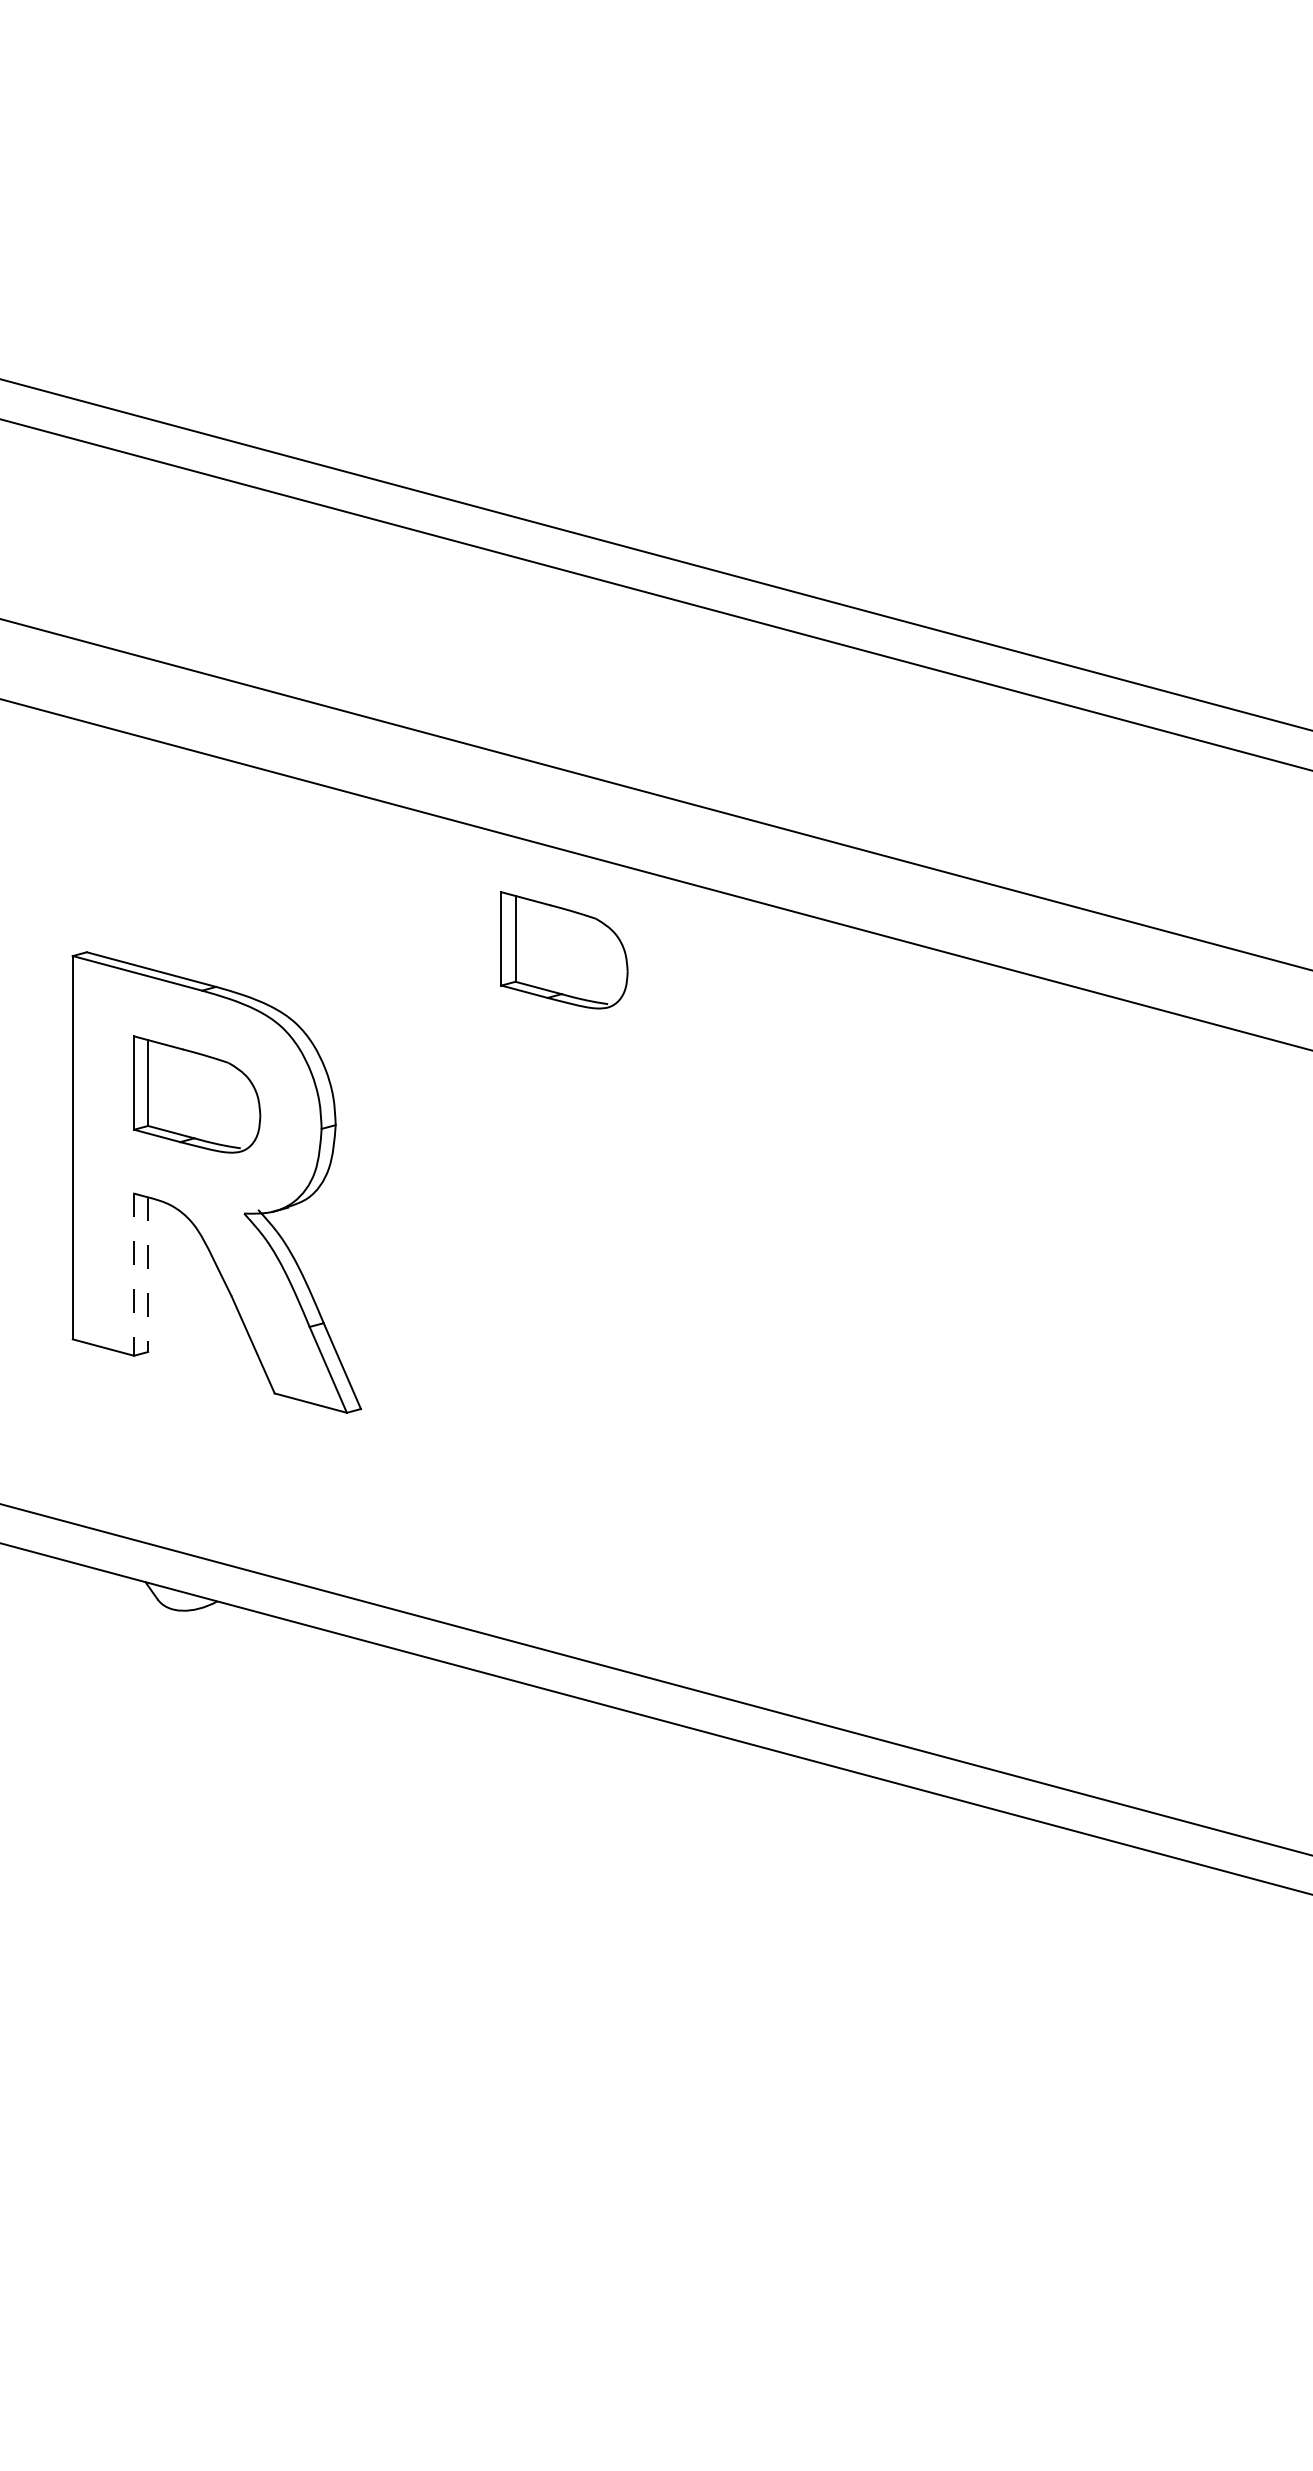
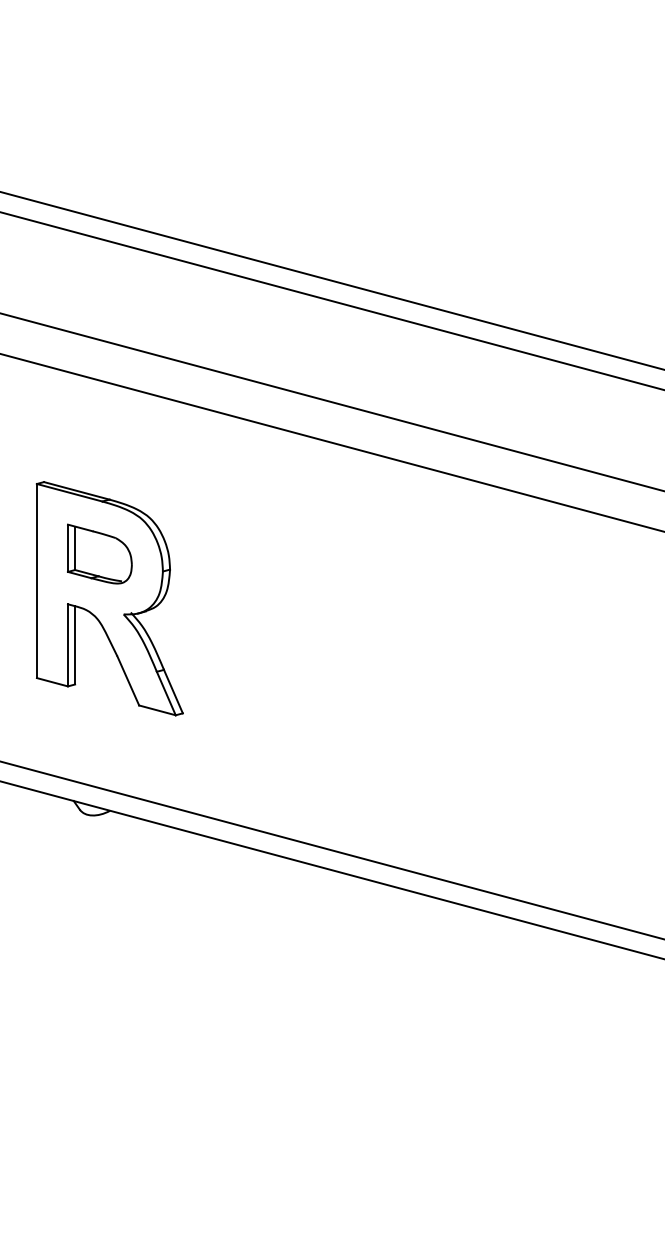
part: (563, 949) -> (285, 480), removed
line: (133, 1274) -> (67, 645), dashed -> solid
line: (148, 1274) -> (75, 645), dashed -> solid

